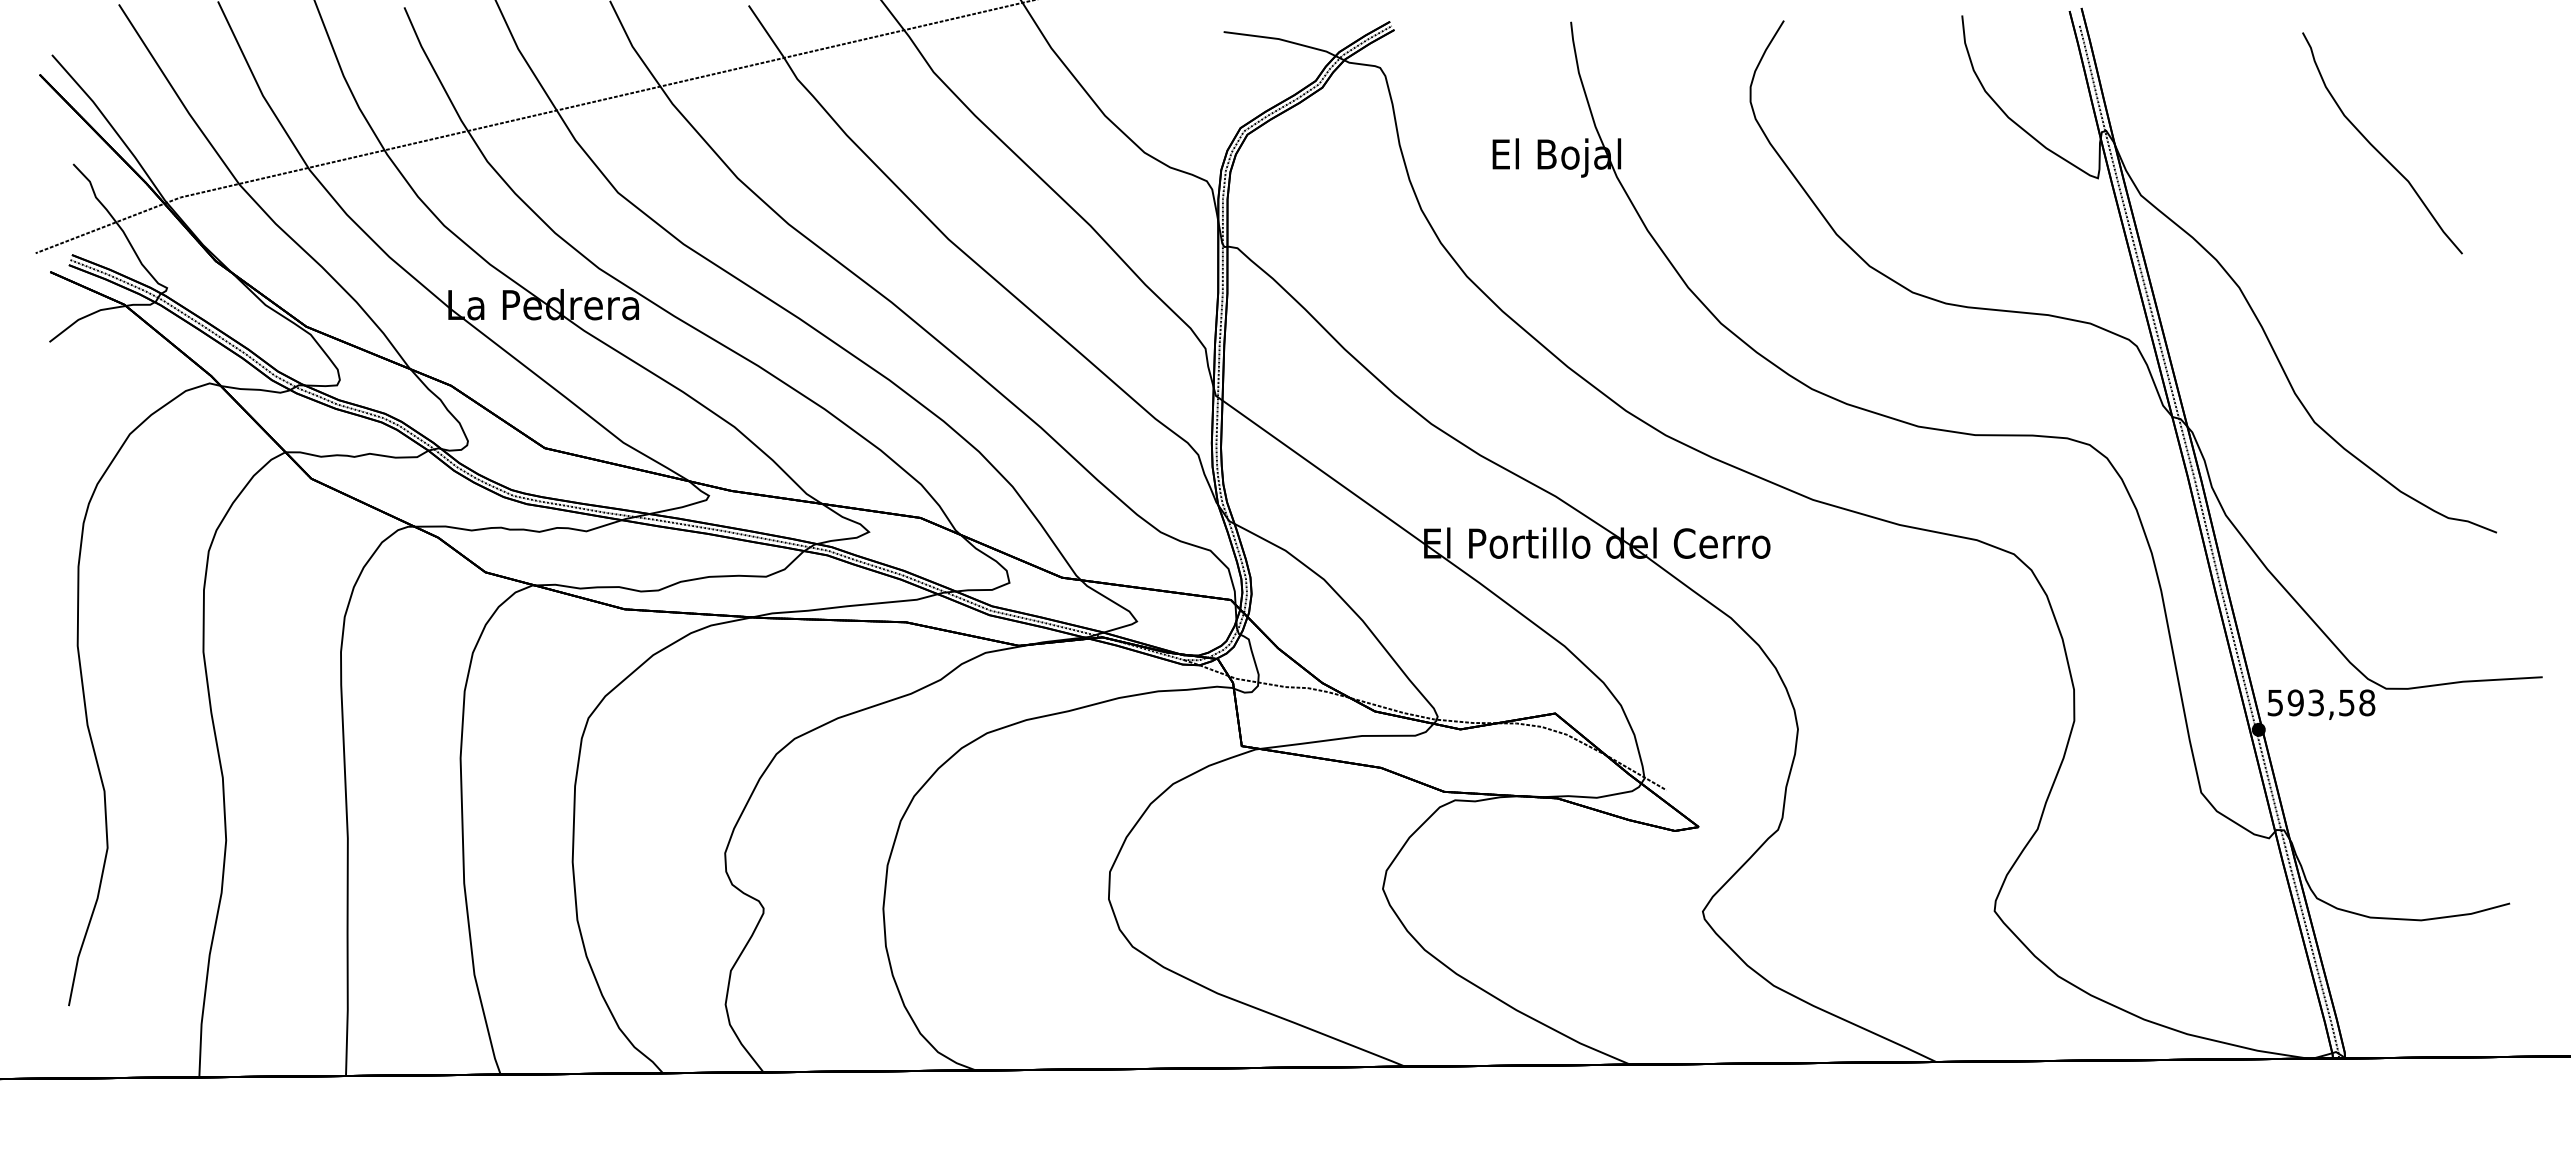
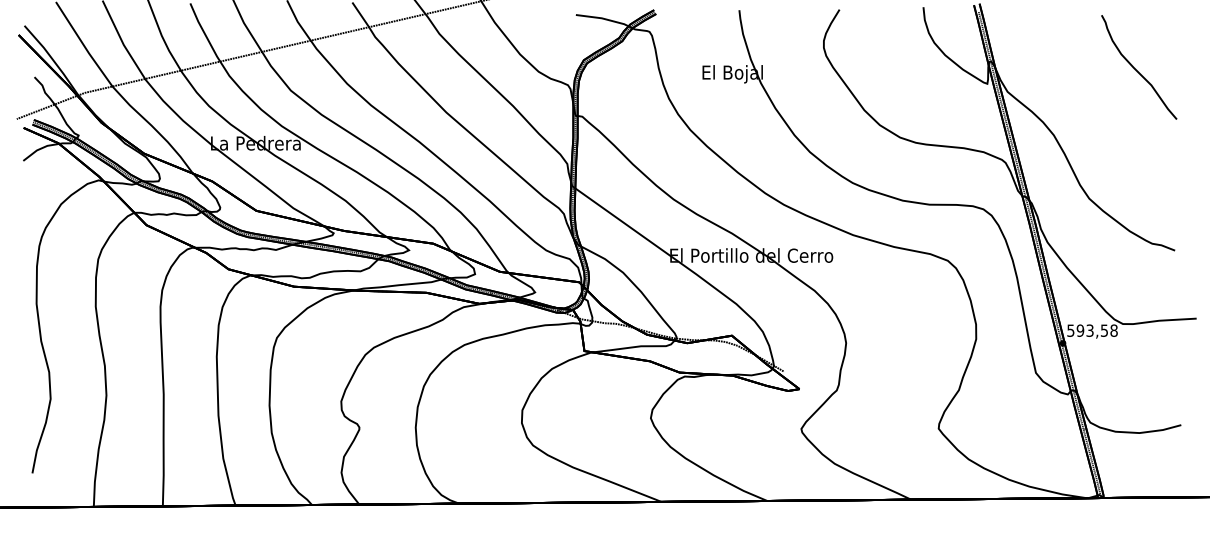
curve: (2376, 147) -> (1136, 69), moved

